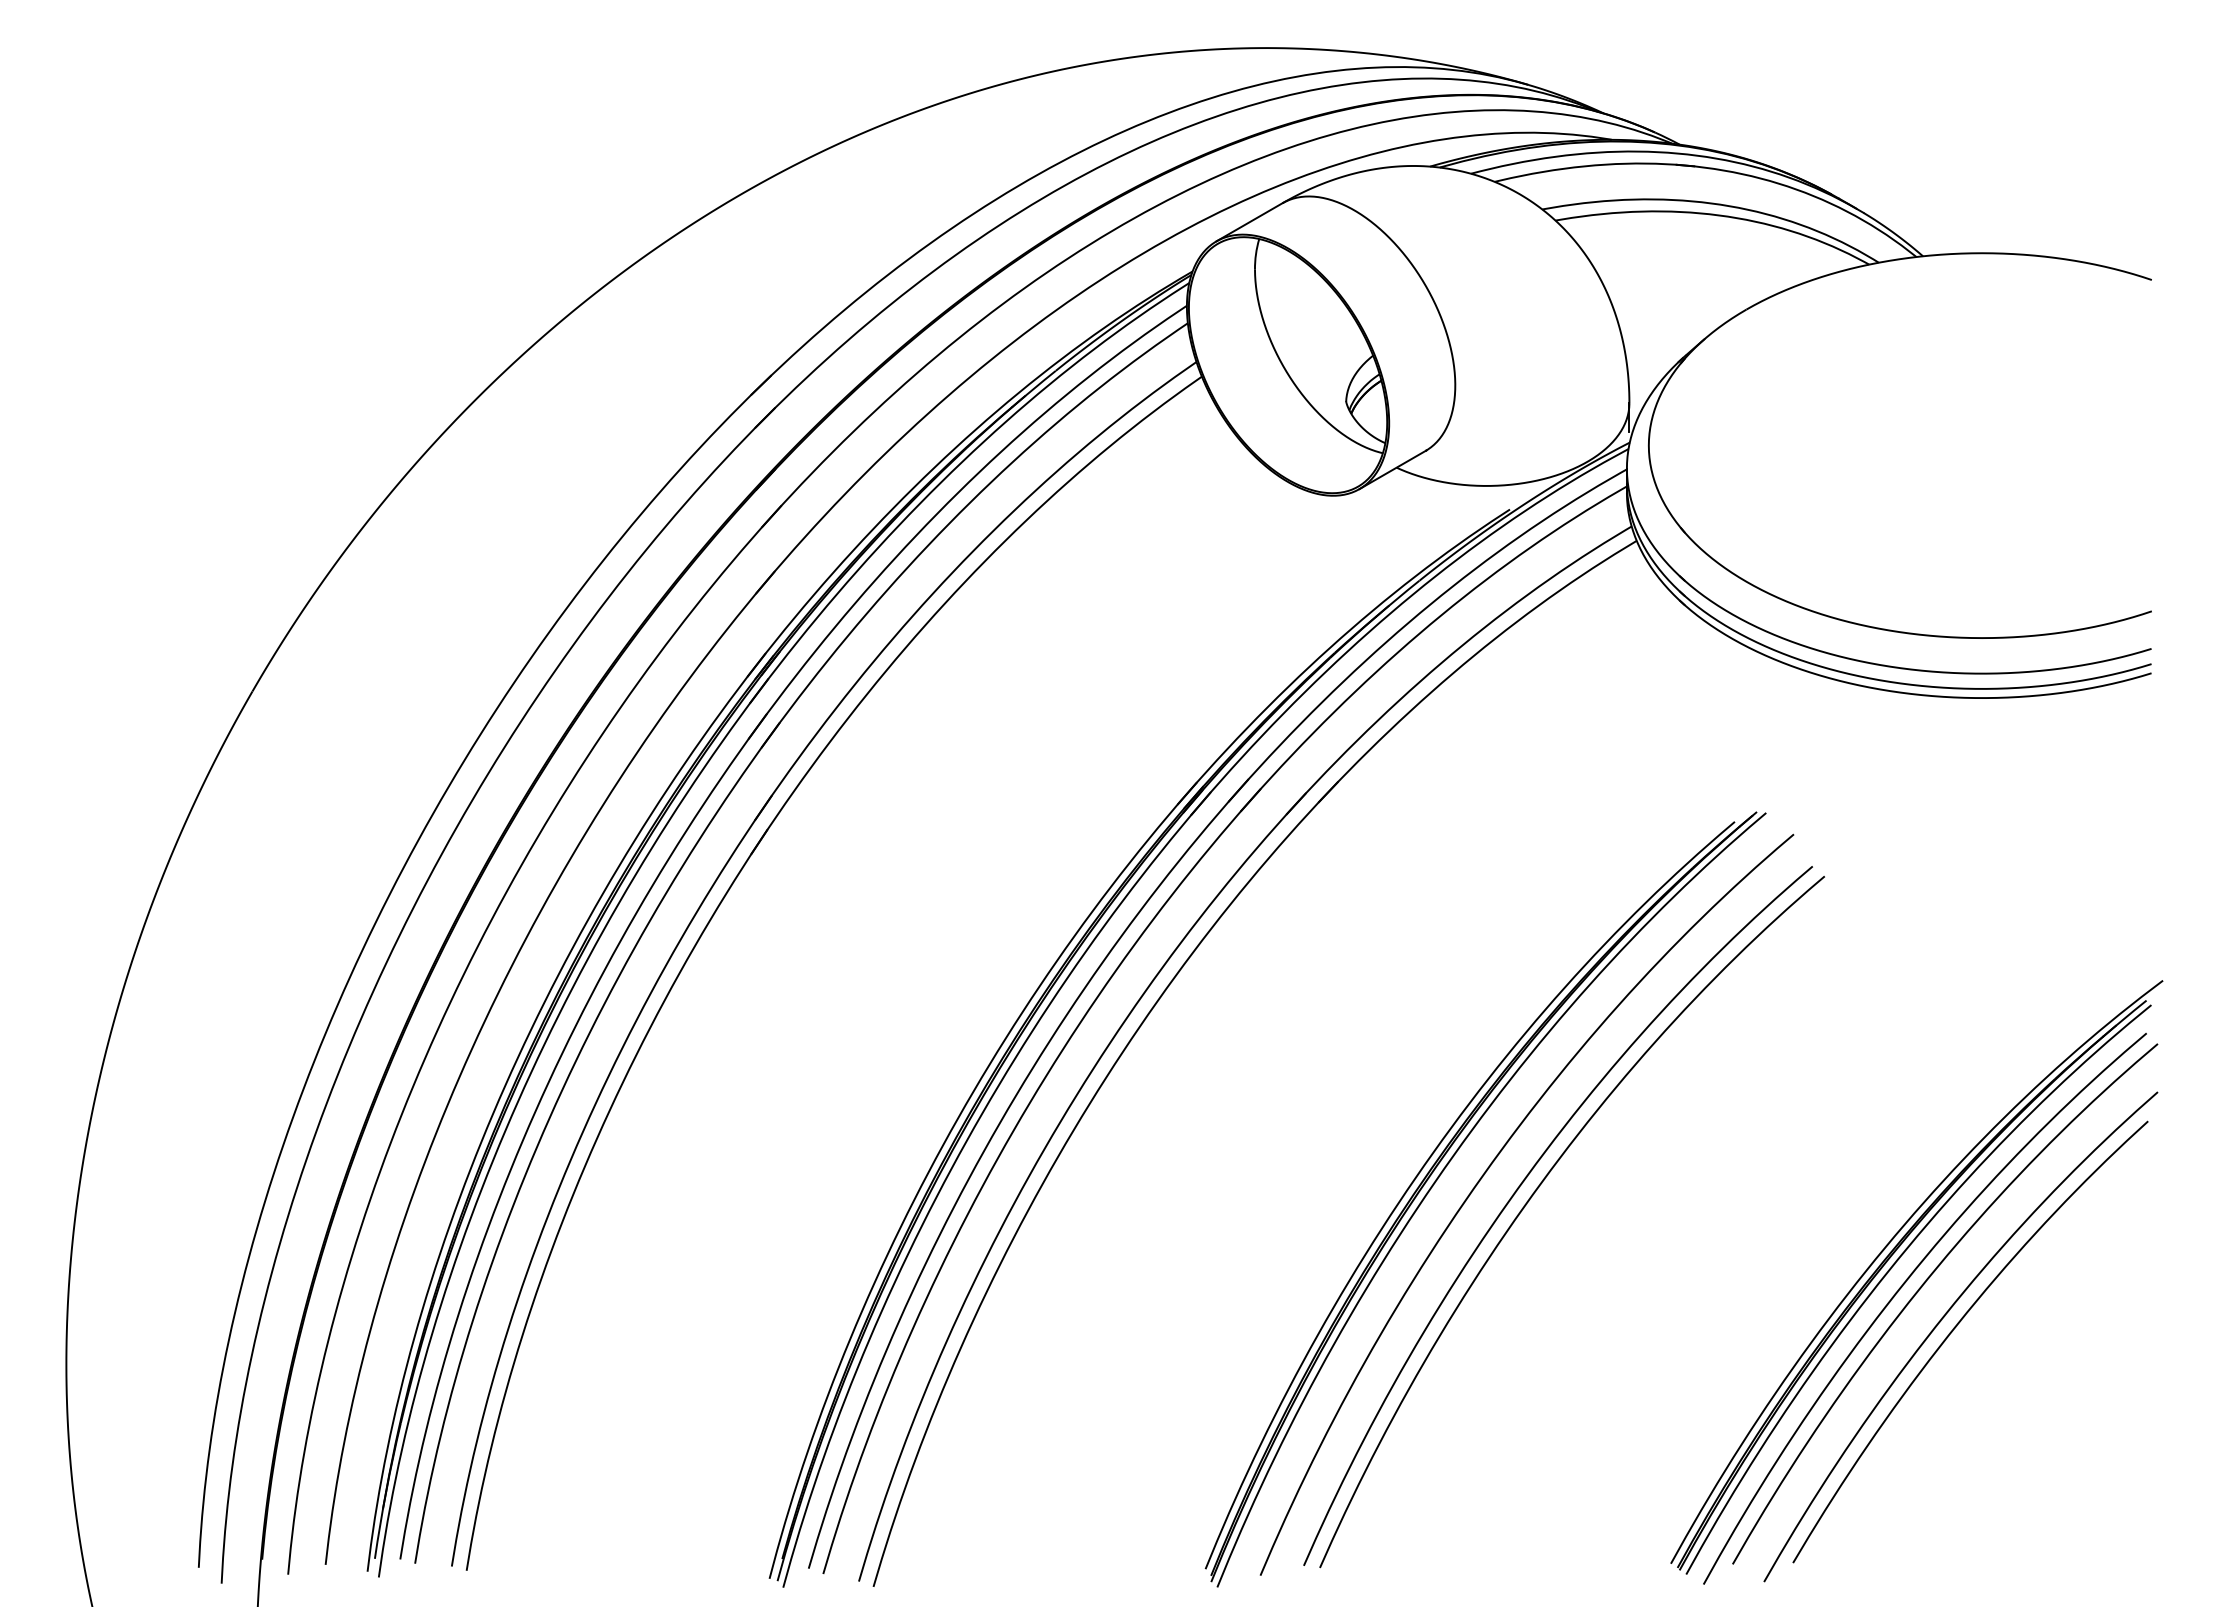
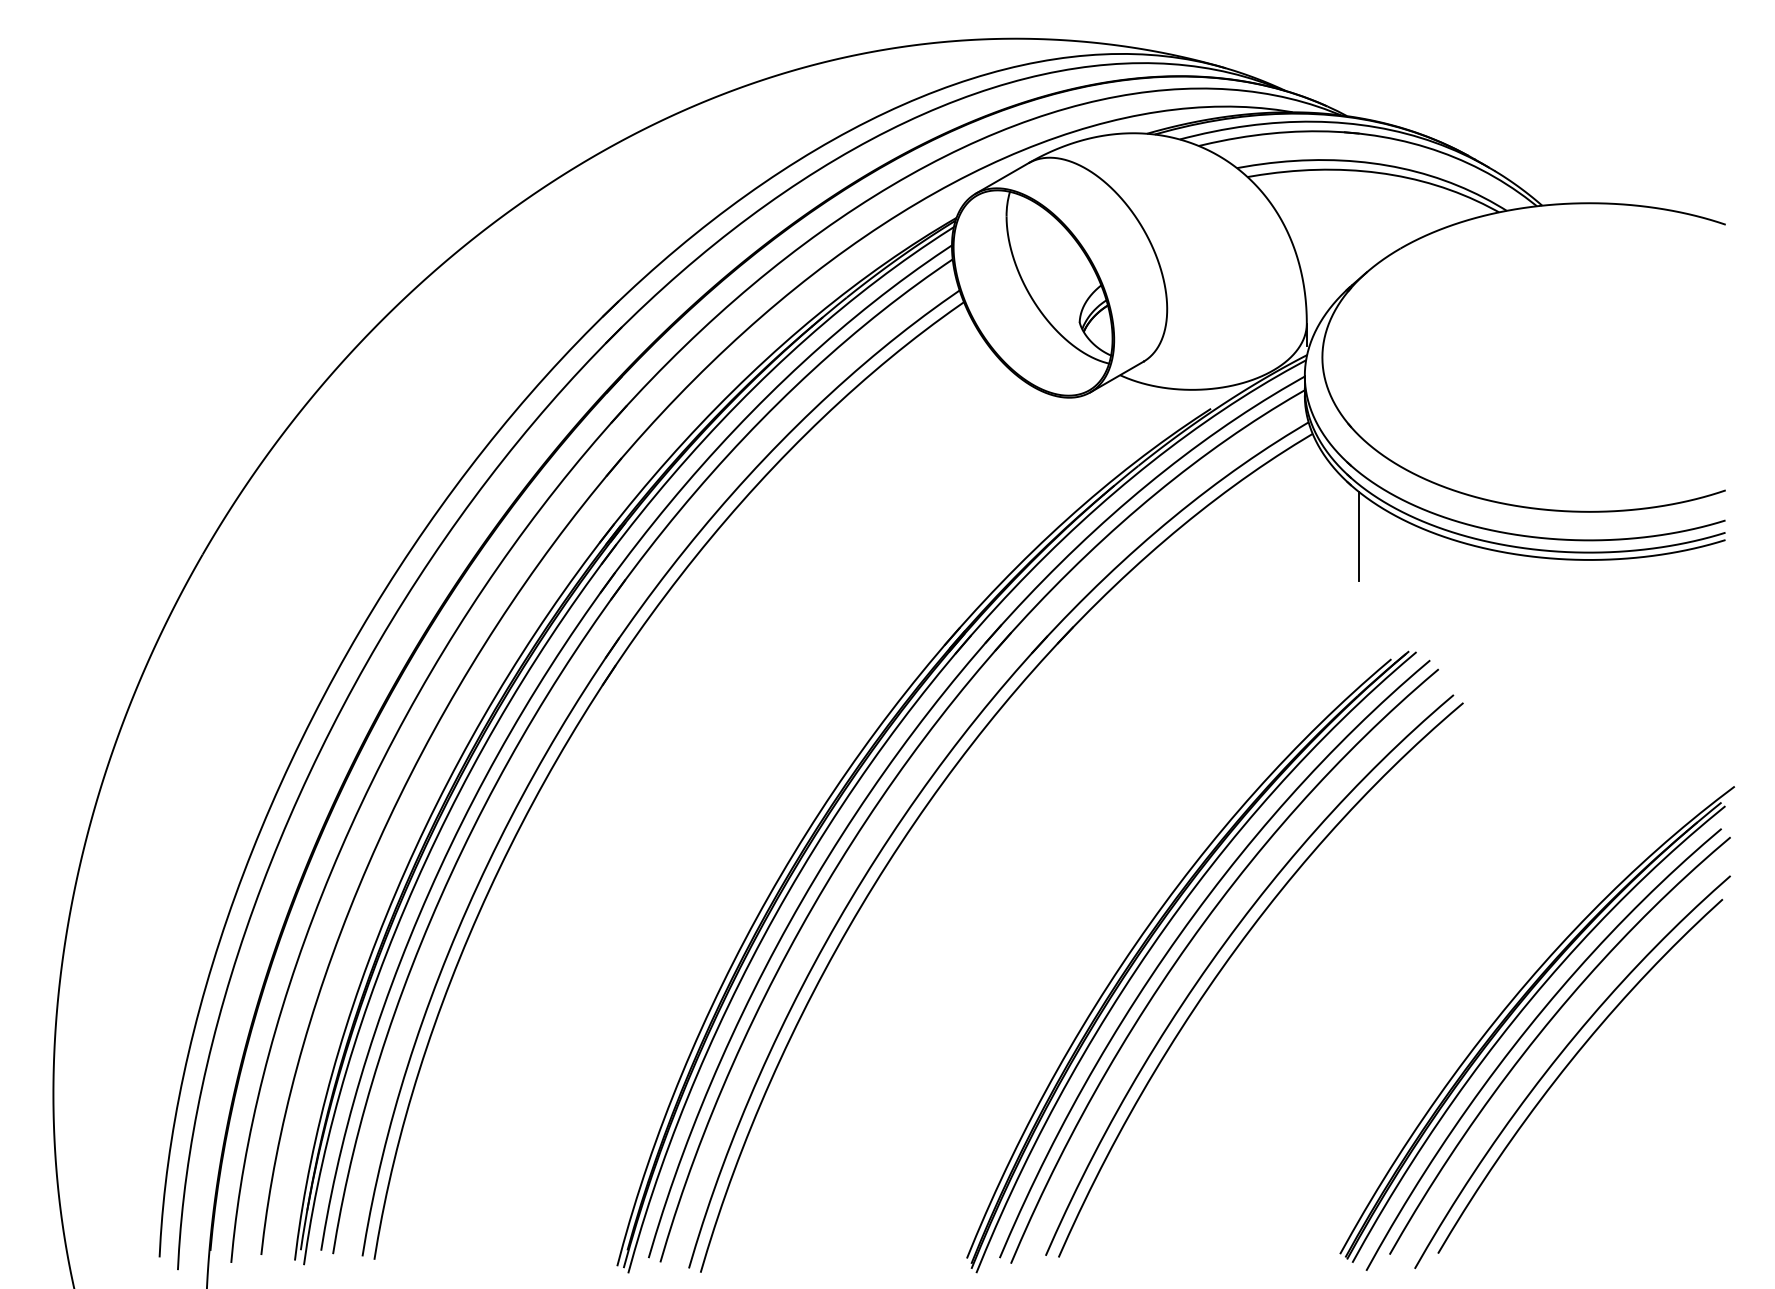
line: (1694, 668) -> (1359, 536), added
curve: (1472, 1165) -> (1180, 934), added

